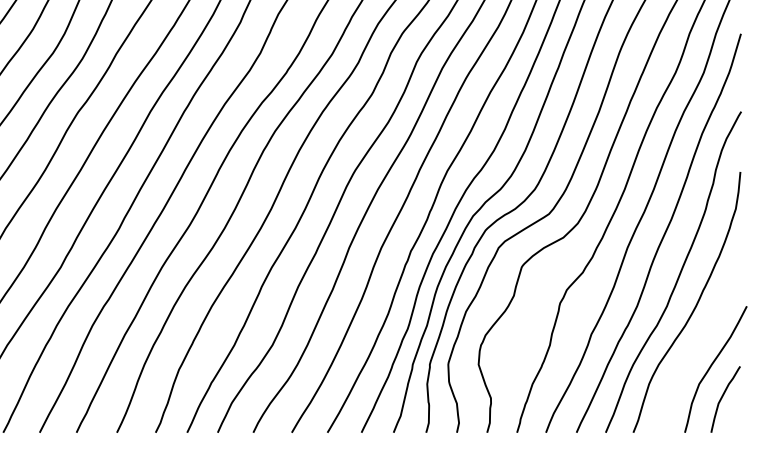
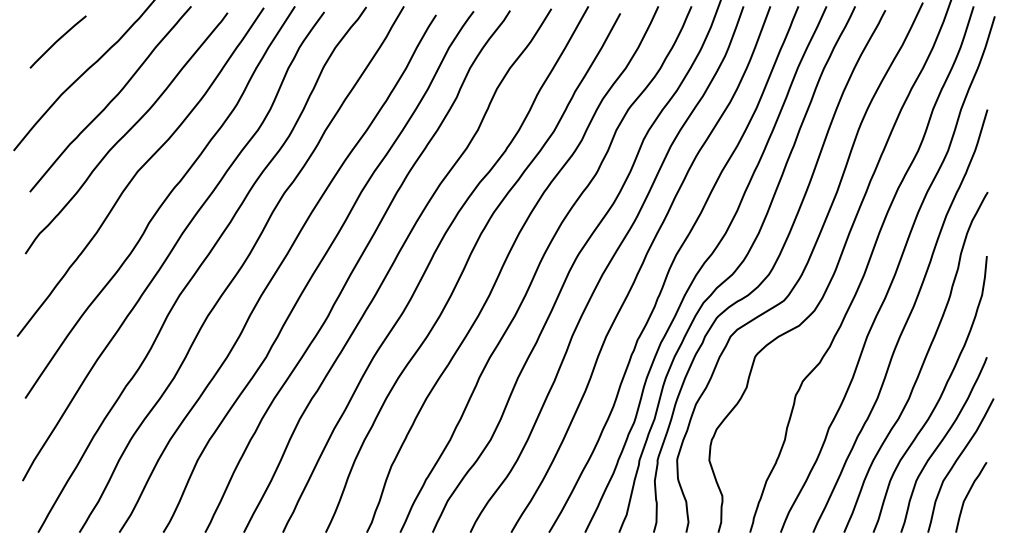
curve: (697, 348) -> (941, 443), added

